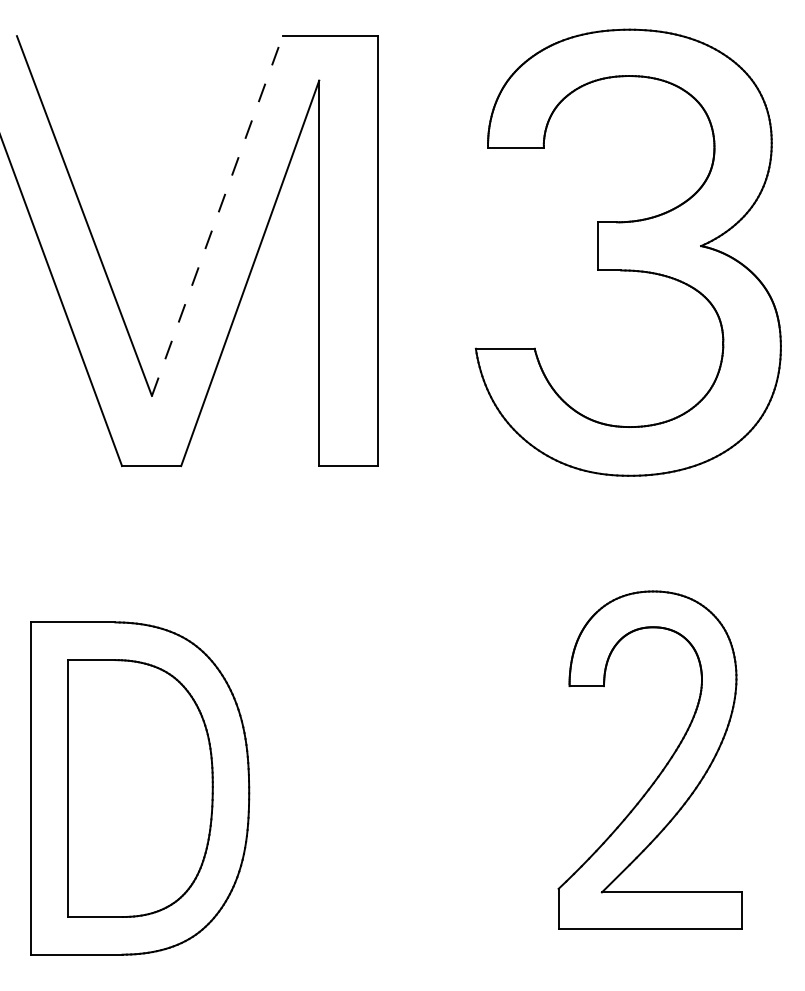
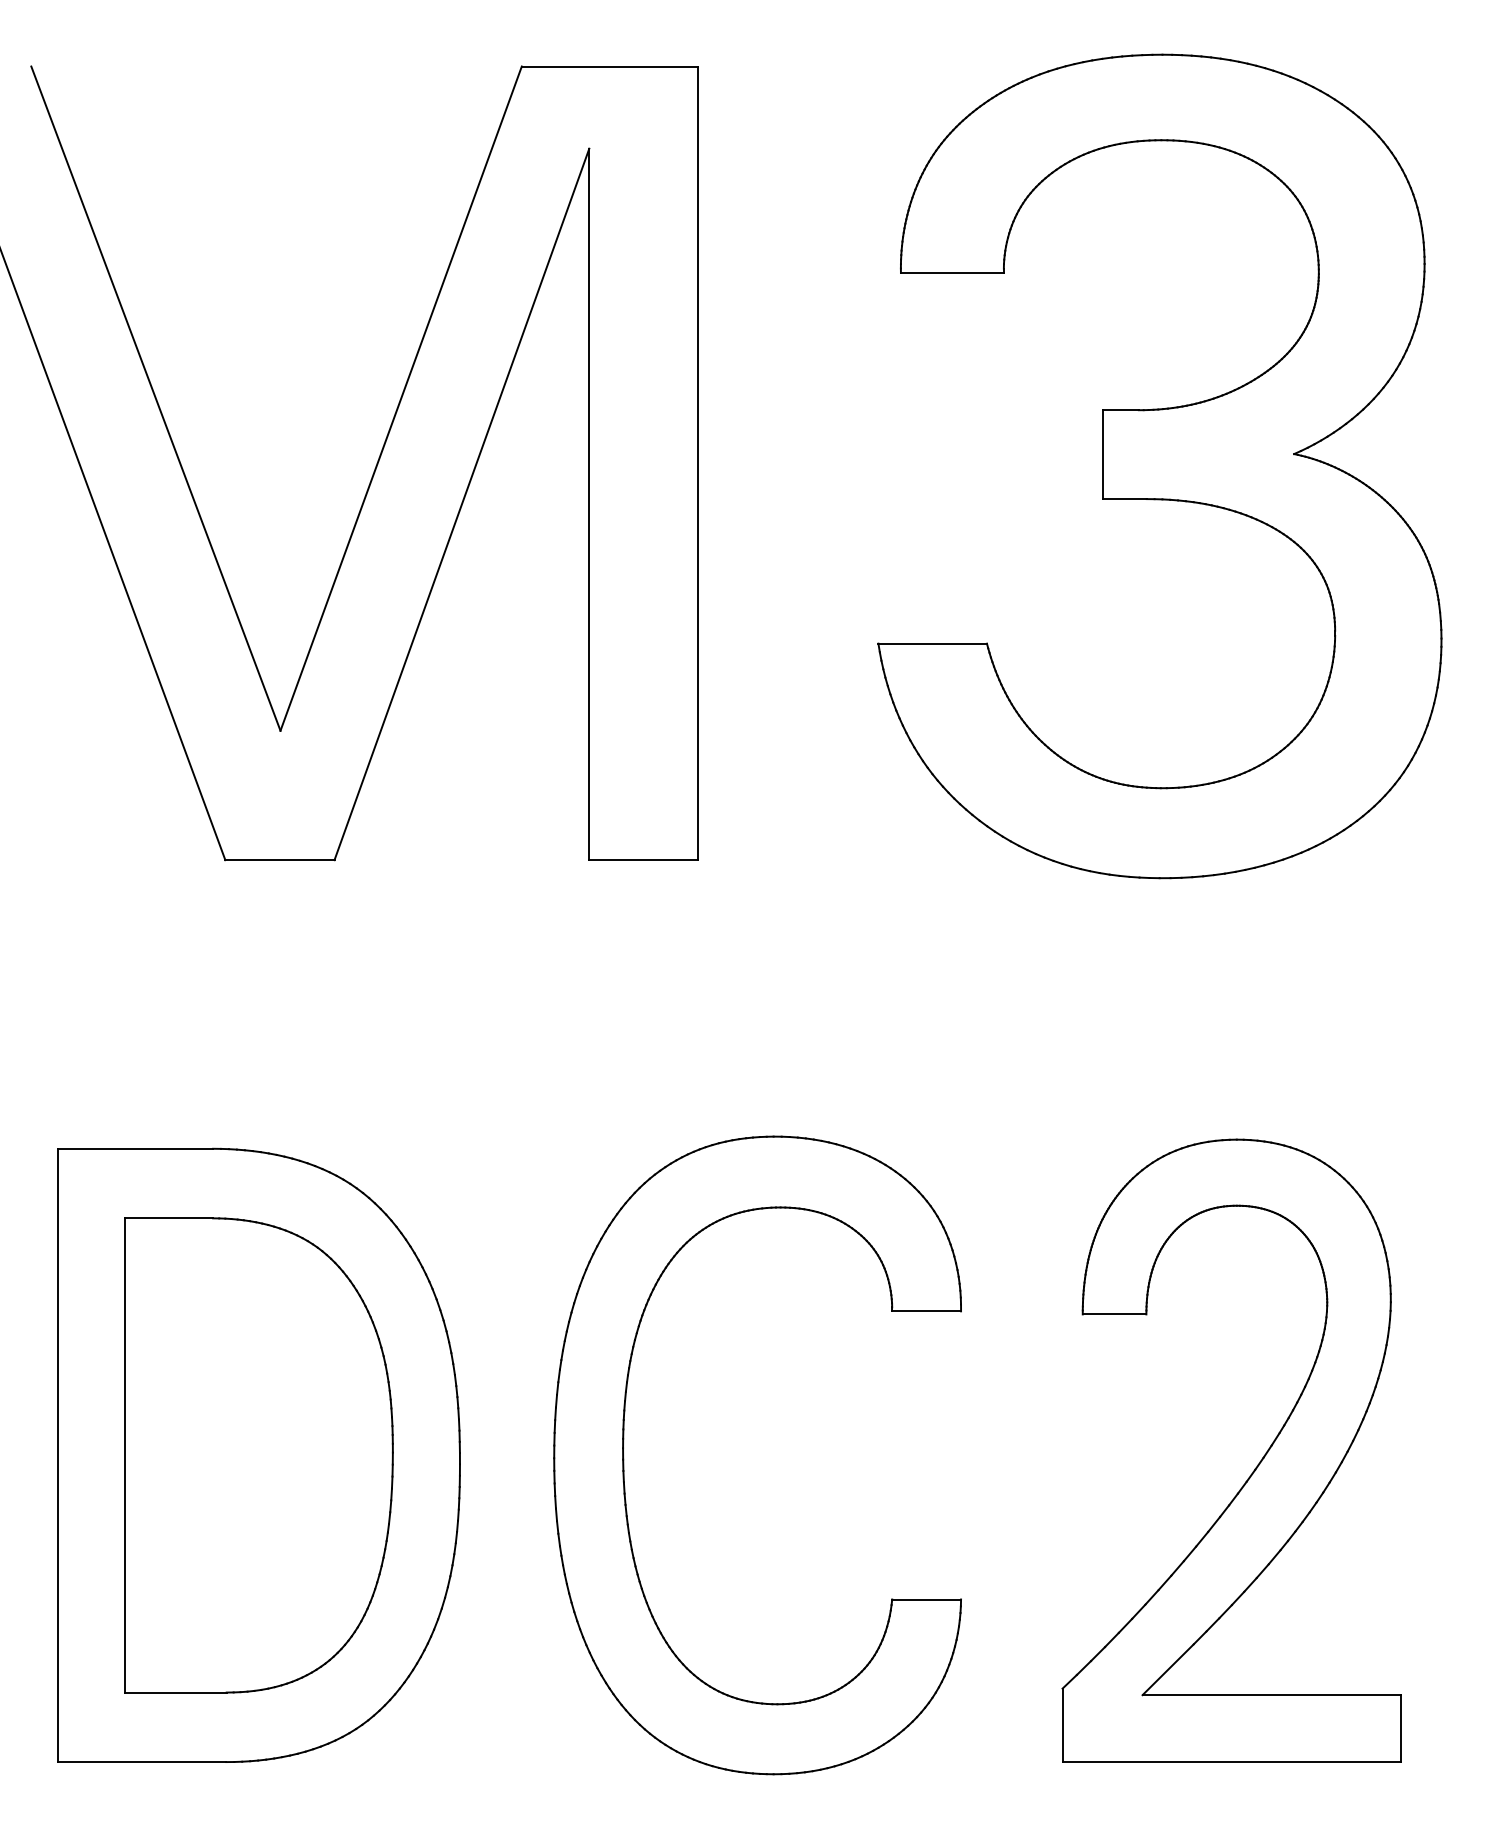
line: (217, 215) -> (401, 397), dashed -> solid
part: (663, 767) -> (1256, 1464), moved
part: (338, 788) -> (624, 1455), added

